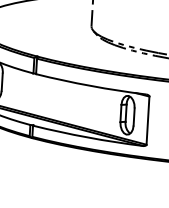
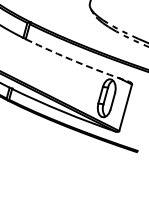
arc: (90, 85) -> (76, 61), solid -> dashed

